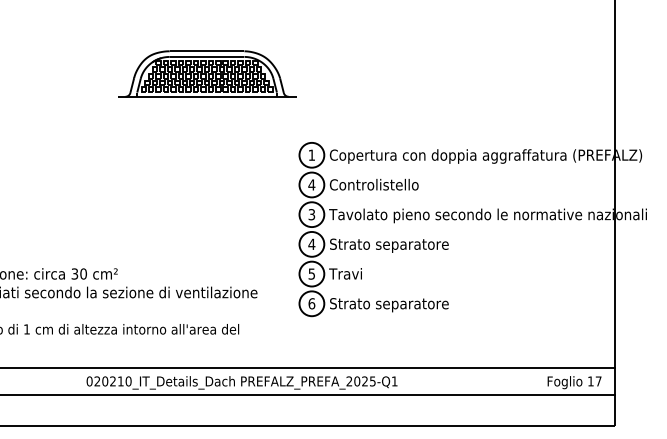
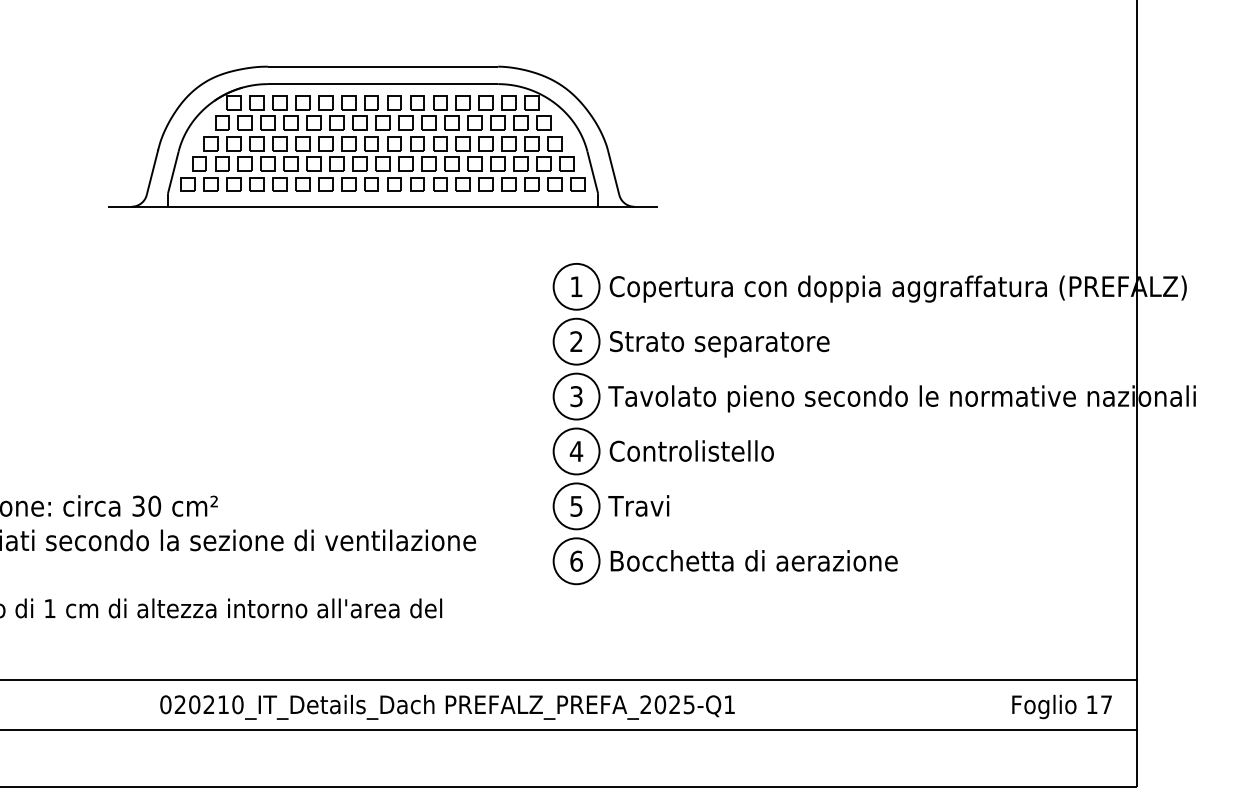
part: (206, 73) -> (381, 135), size x1.67
text: (311, 184) -> (575, 340), 4 -> 2
text: (388, 185) -> (718, 342), Controlistello -> Strato separatore
text: (388, 245) -> (718, 453), Strato separatore -> Controlistello
text: (407, 304) -> (753, 562), Strato separatore -> Bocchetta di aerazione

